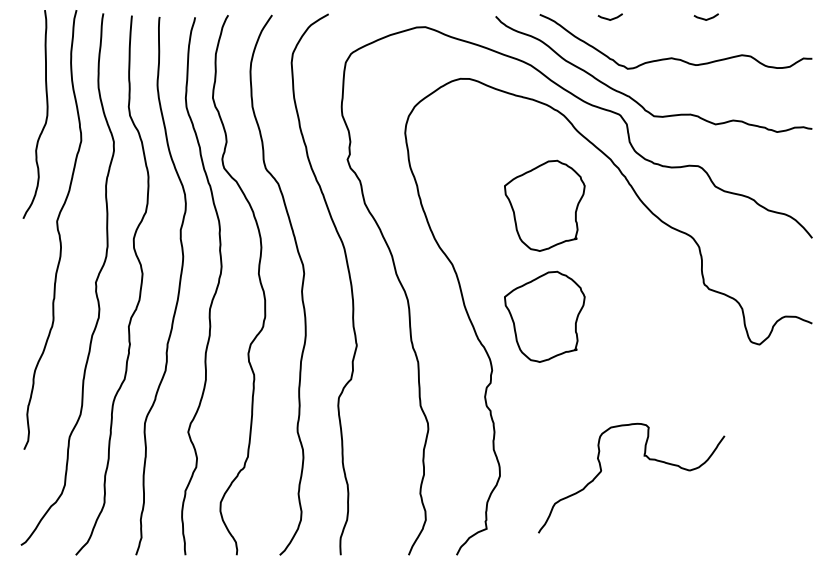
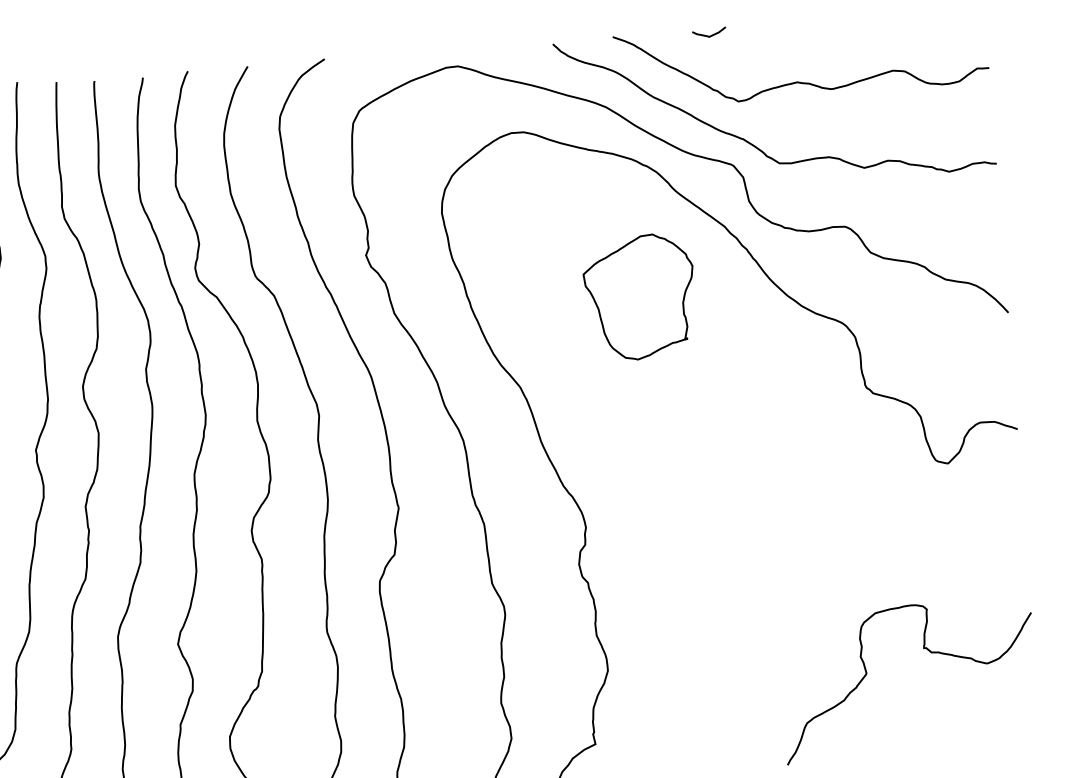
curve: (705, 18) -> (839, 24), removed
part: (544, 316) -> (651, 448), removed
curve: (643, 456) -> (922, 649), moved

